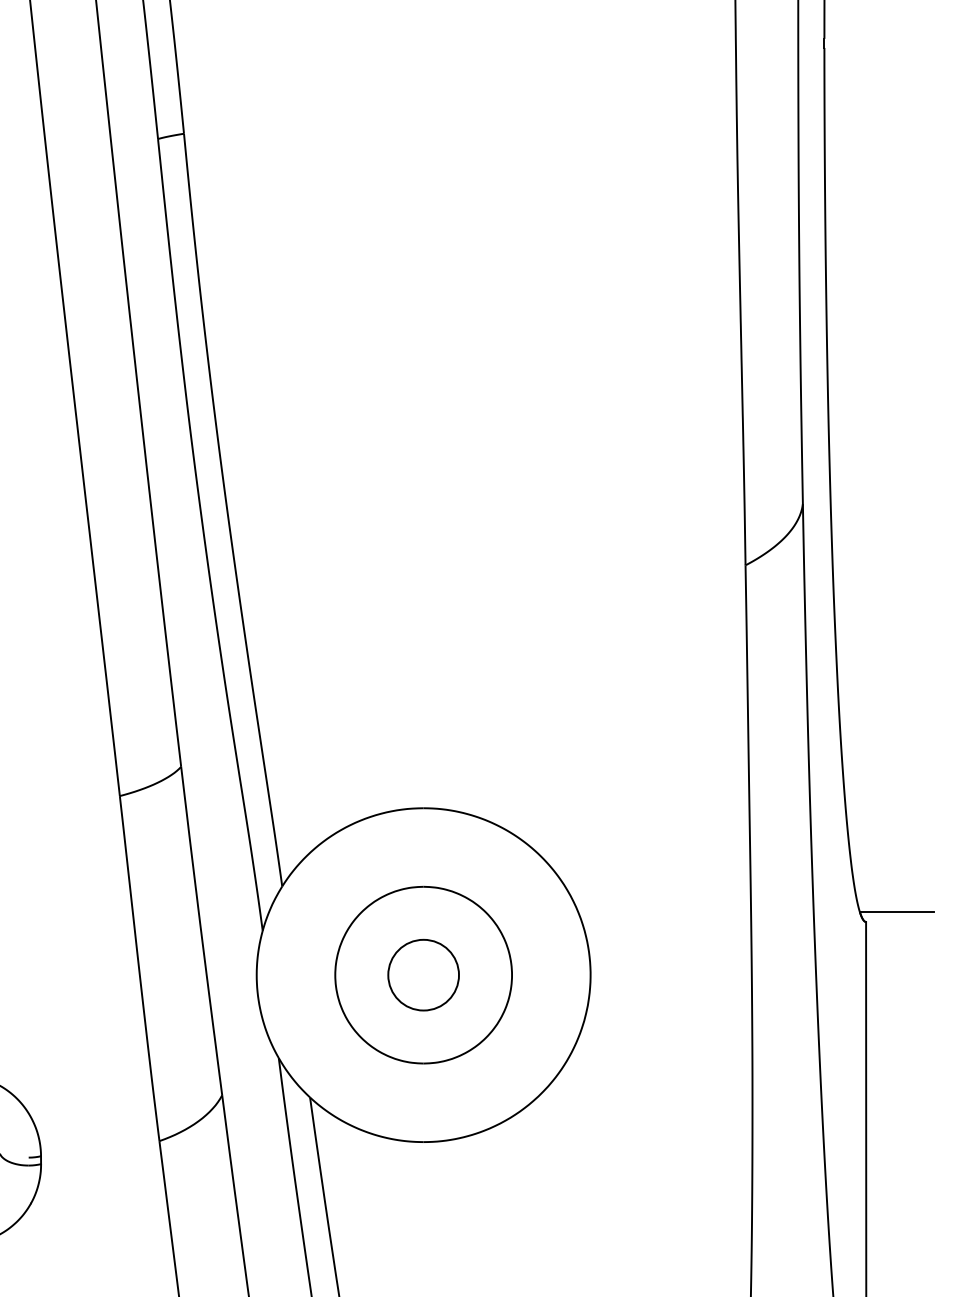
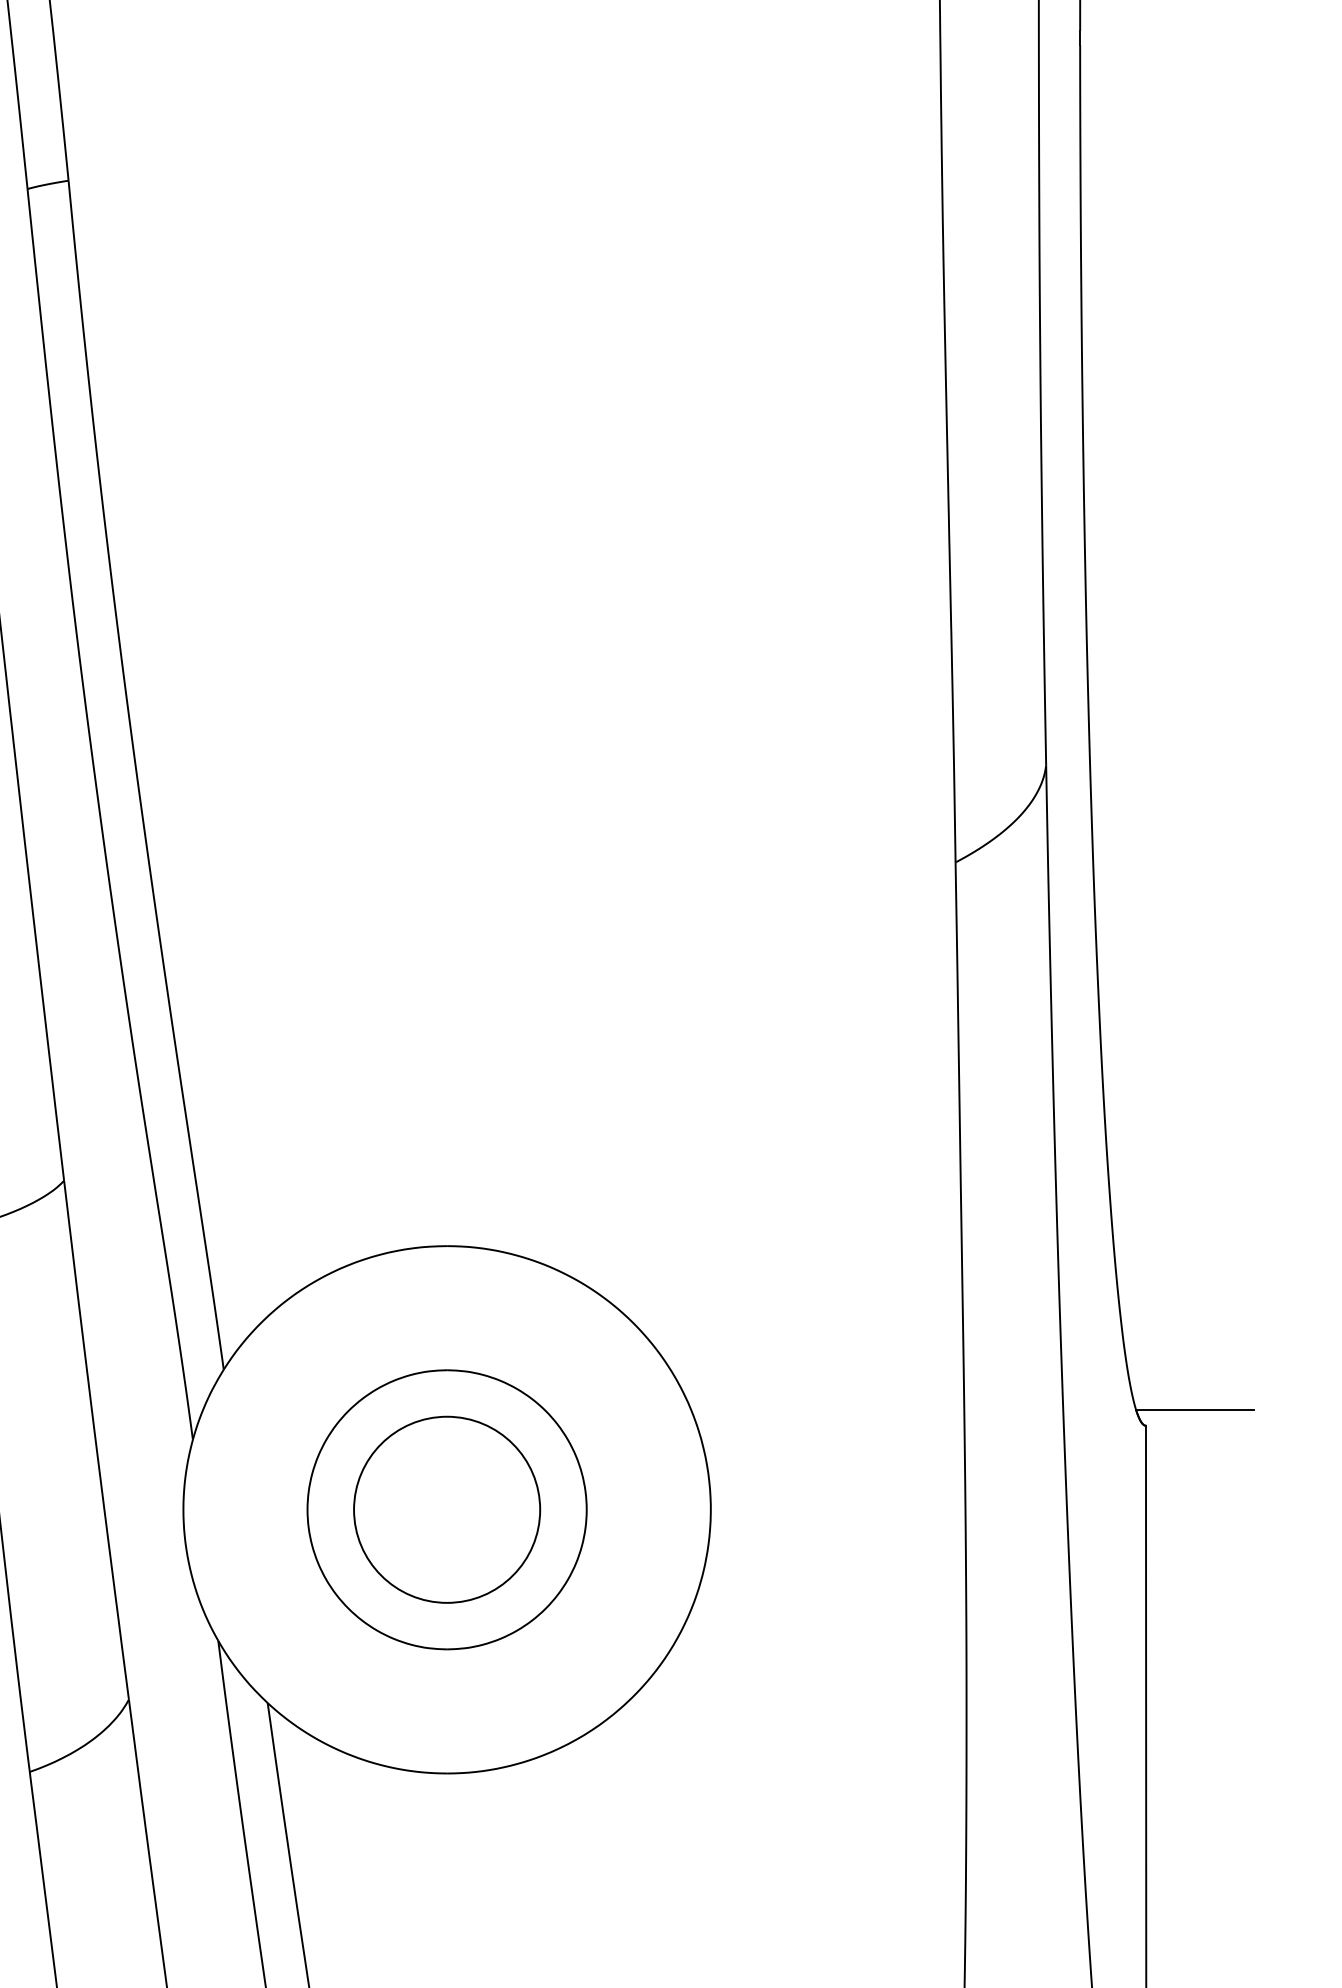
circle: (423, 975) -> (446, 1510), size x1.67

